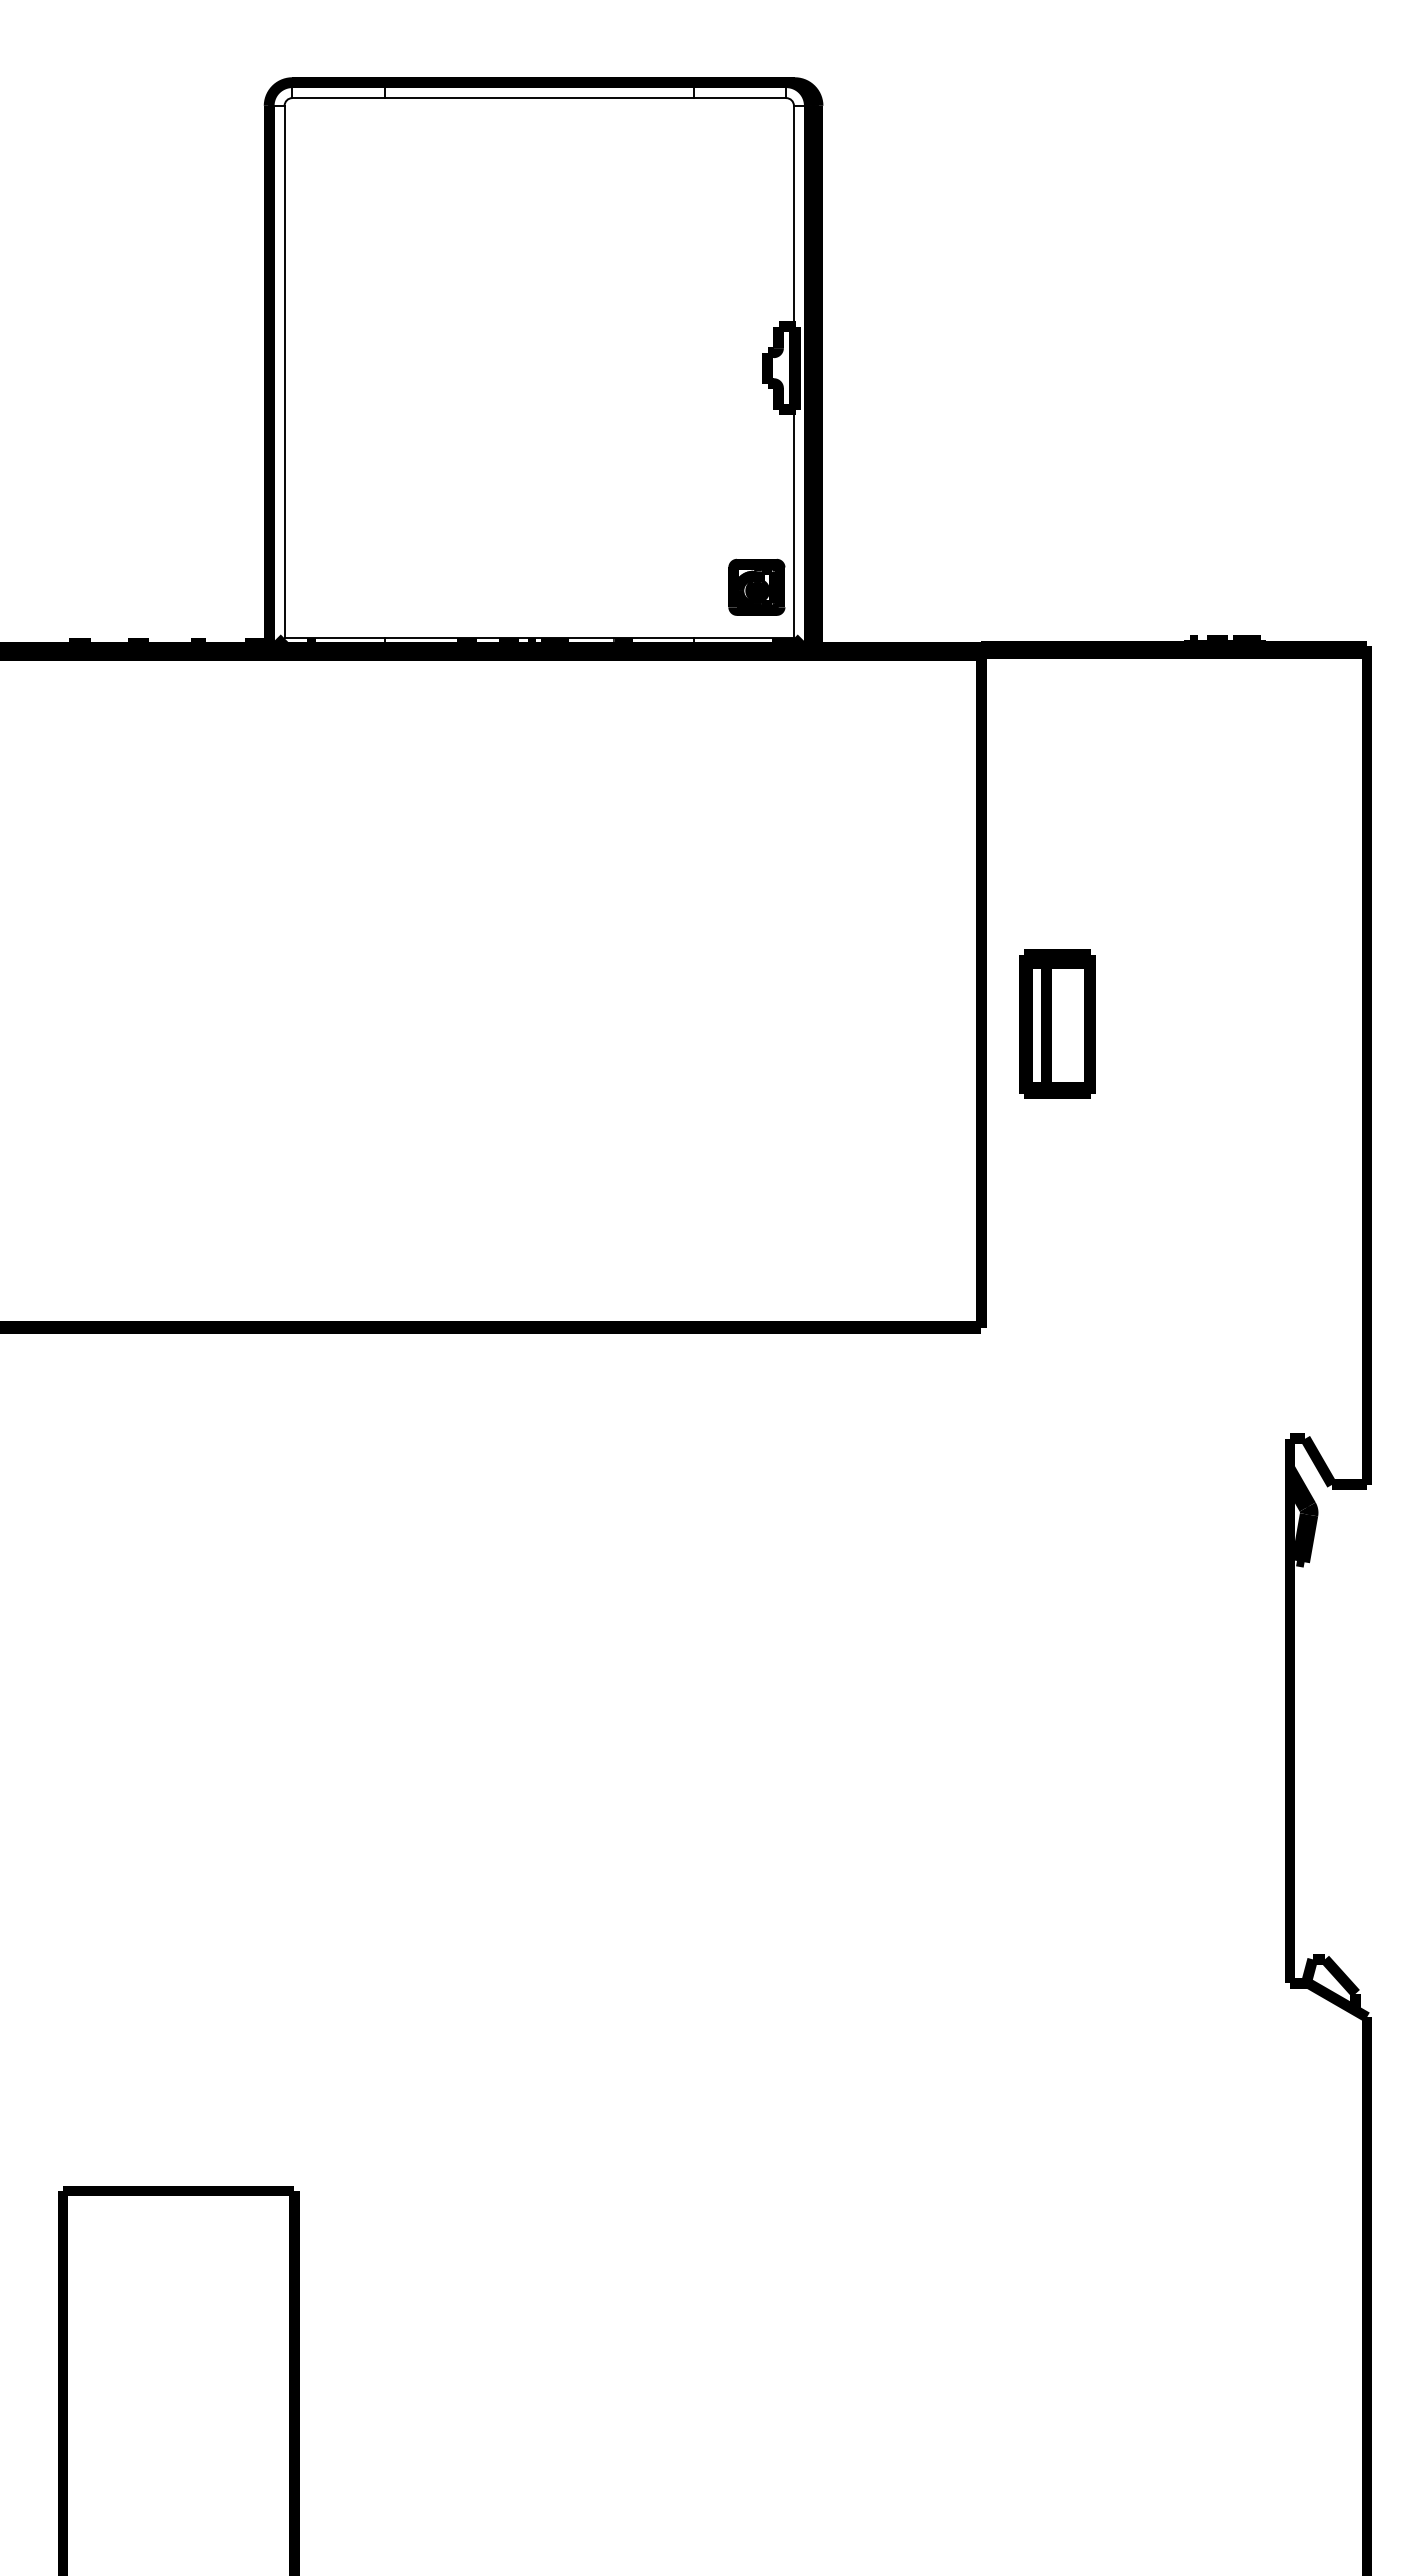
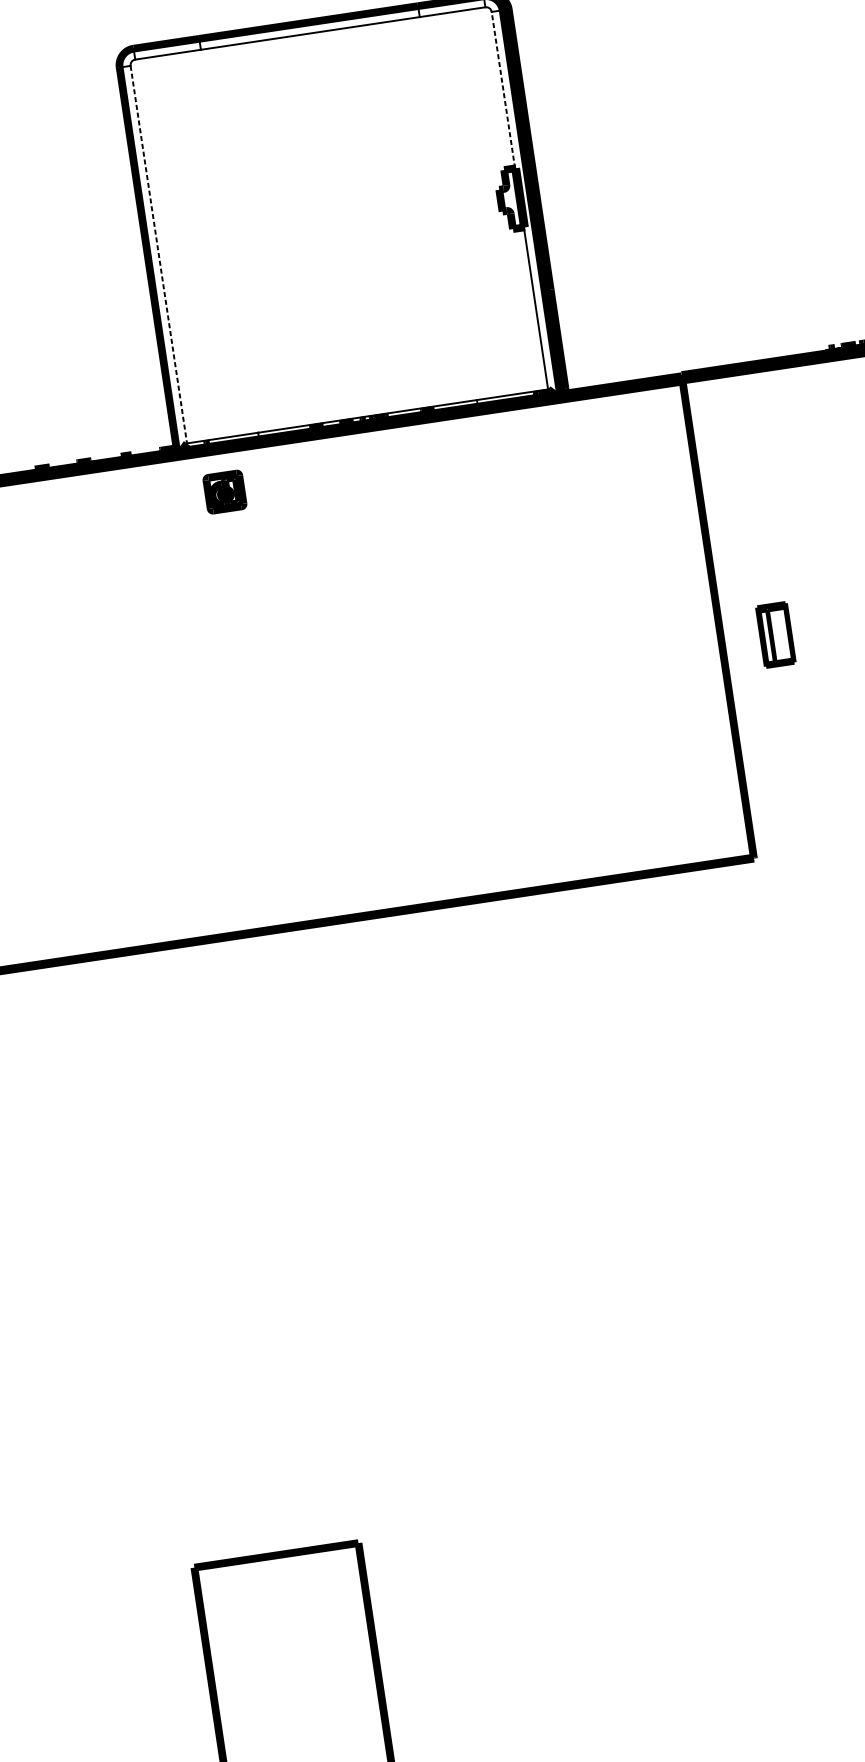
line: (793, 215) -> (503, 89), solid -> dashed
line: (284, 372) -> (158, 254), solid -> dashed
part: (756, 586) -> (224, 491), moved
part: (1057, 1023) -> (775, 634), size x0.6

